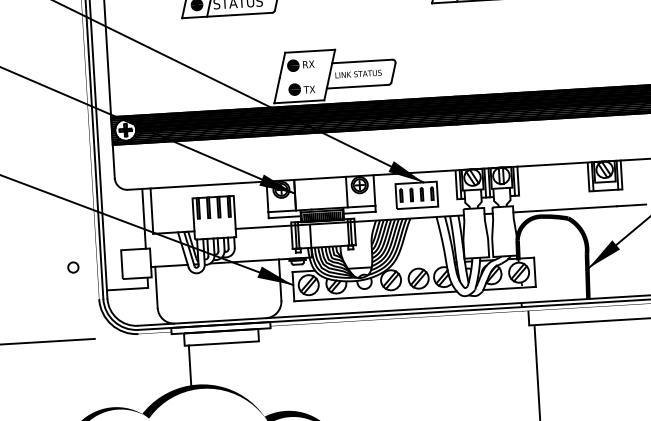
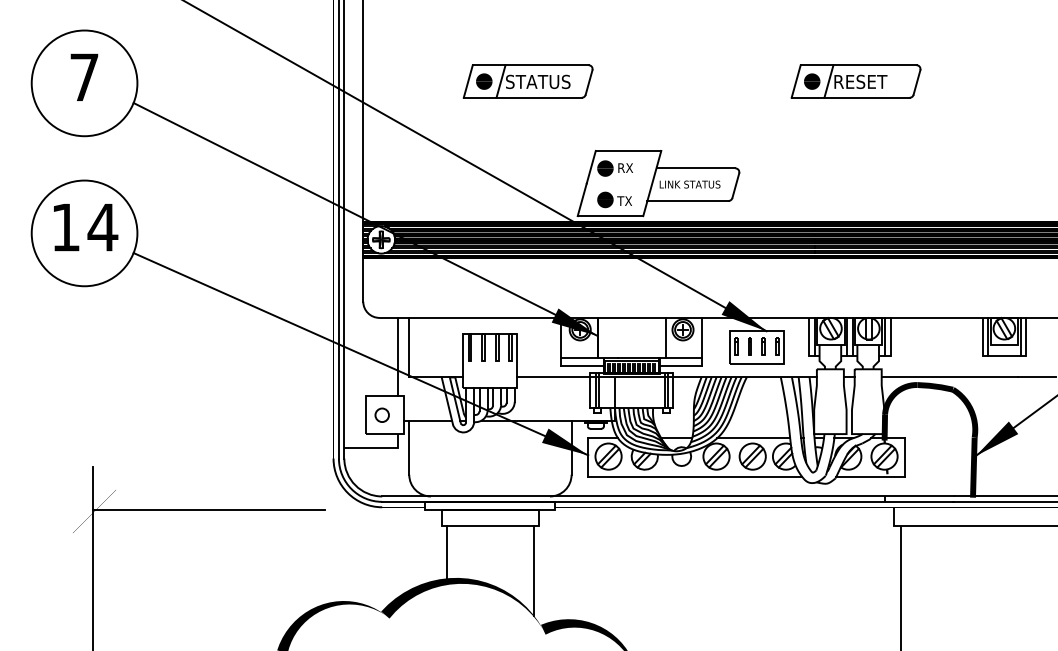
line: (418, 264) -> (753, 438), added
circle: (72, 266) -> (381, 414), moved
line: (256, 375) -> (533, 570), added

